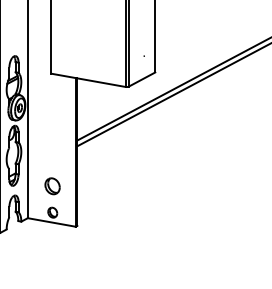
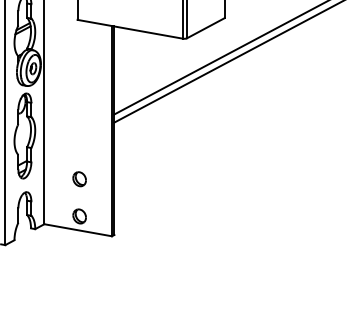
part: (52, 186) -> (79, 179), size x0.62

